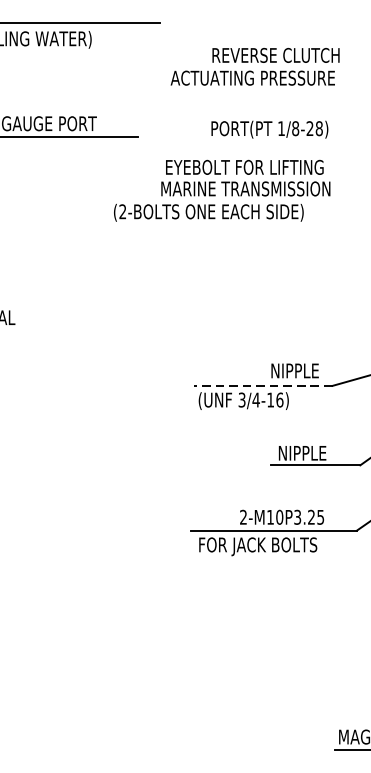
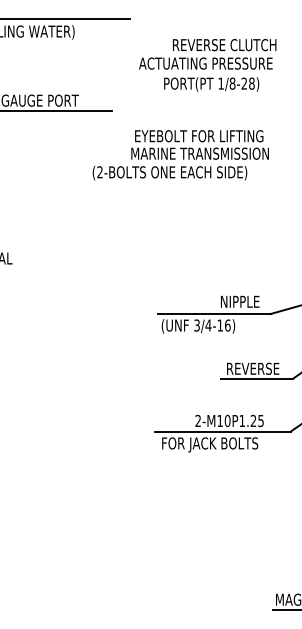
text: (269, 129) -> (211, 84), moved
line: (262, 386) -> (213, 314), dashed -> solid
text: (311, 452) -> (253, 368), NIPPLE -> REVERSE
text: (297, 516) -> (242, 420), 2-M10P3.25 -> 2-M10P1.25

